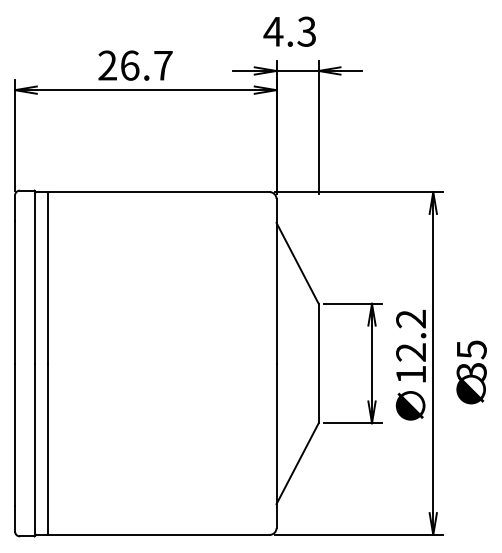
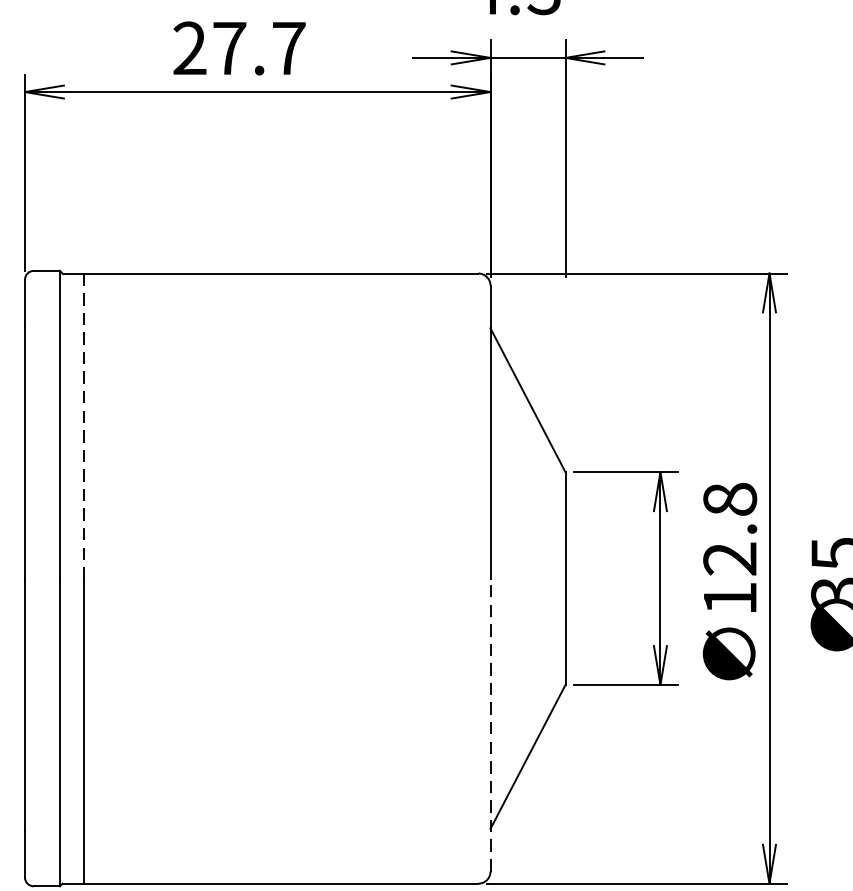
text: (130, 65) -> (230, 48), 26.7 -> 27.7
line: (47, 277) -> (82, 425), solid -> dashed
text: (411, 318) -> (730, 498), 12.2 -> 12.8
line: (276, 445) -> (490, 724), solid -> dashed

